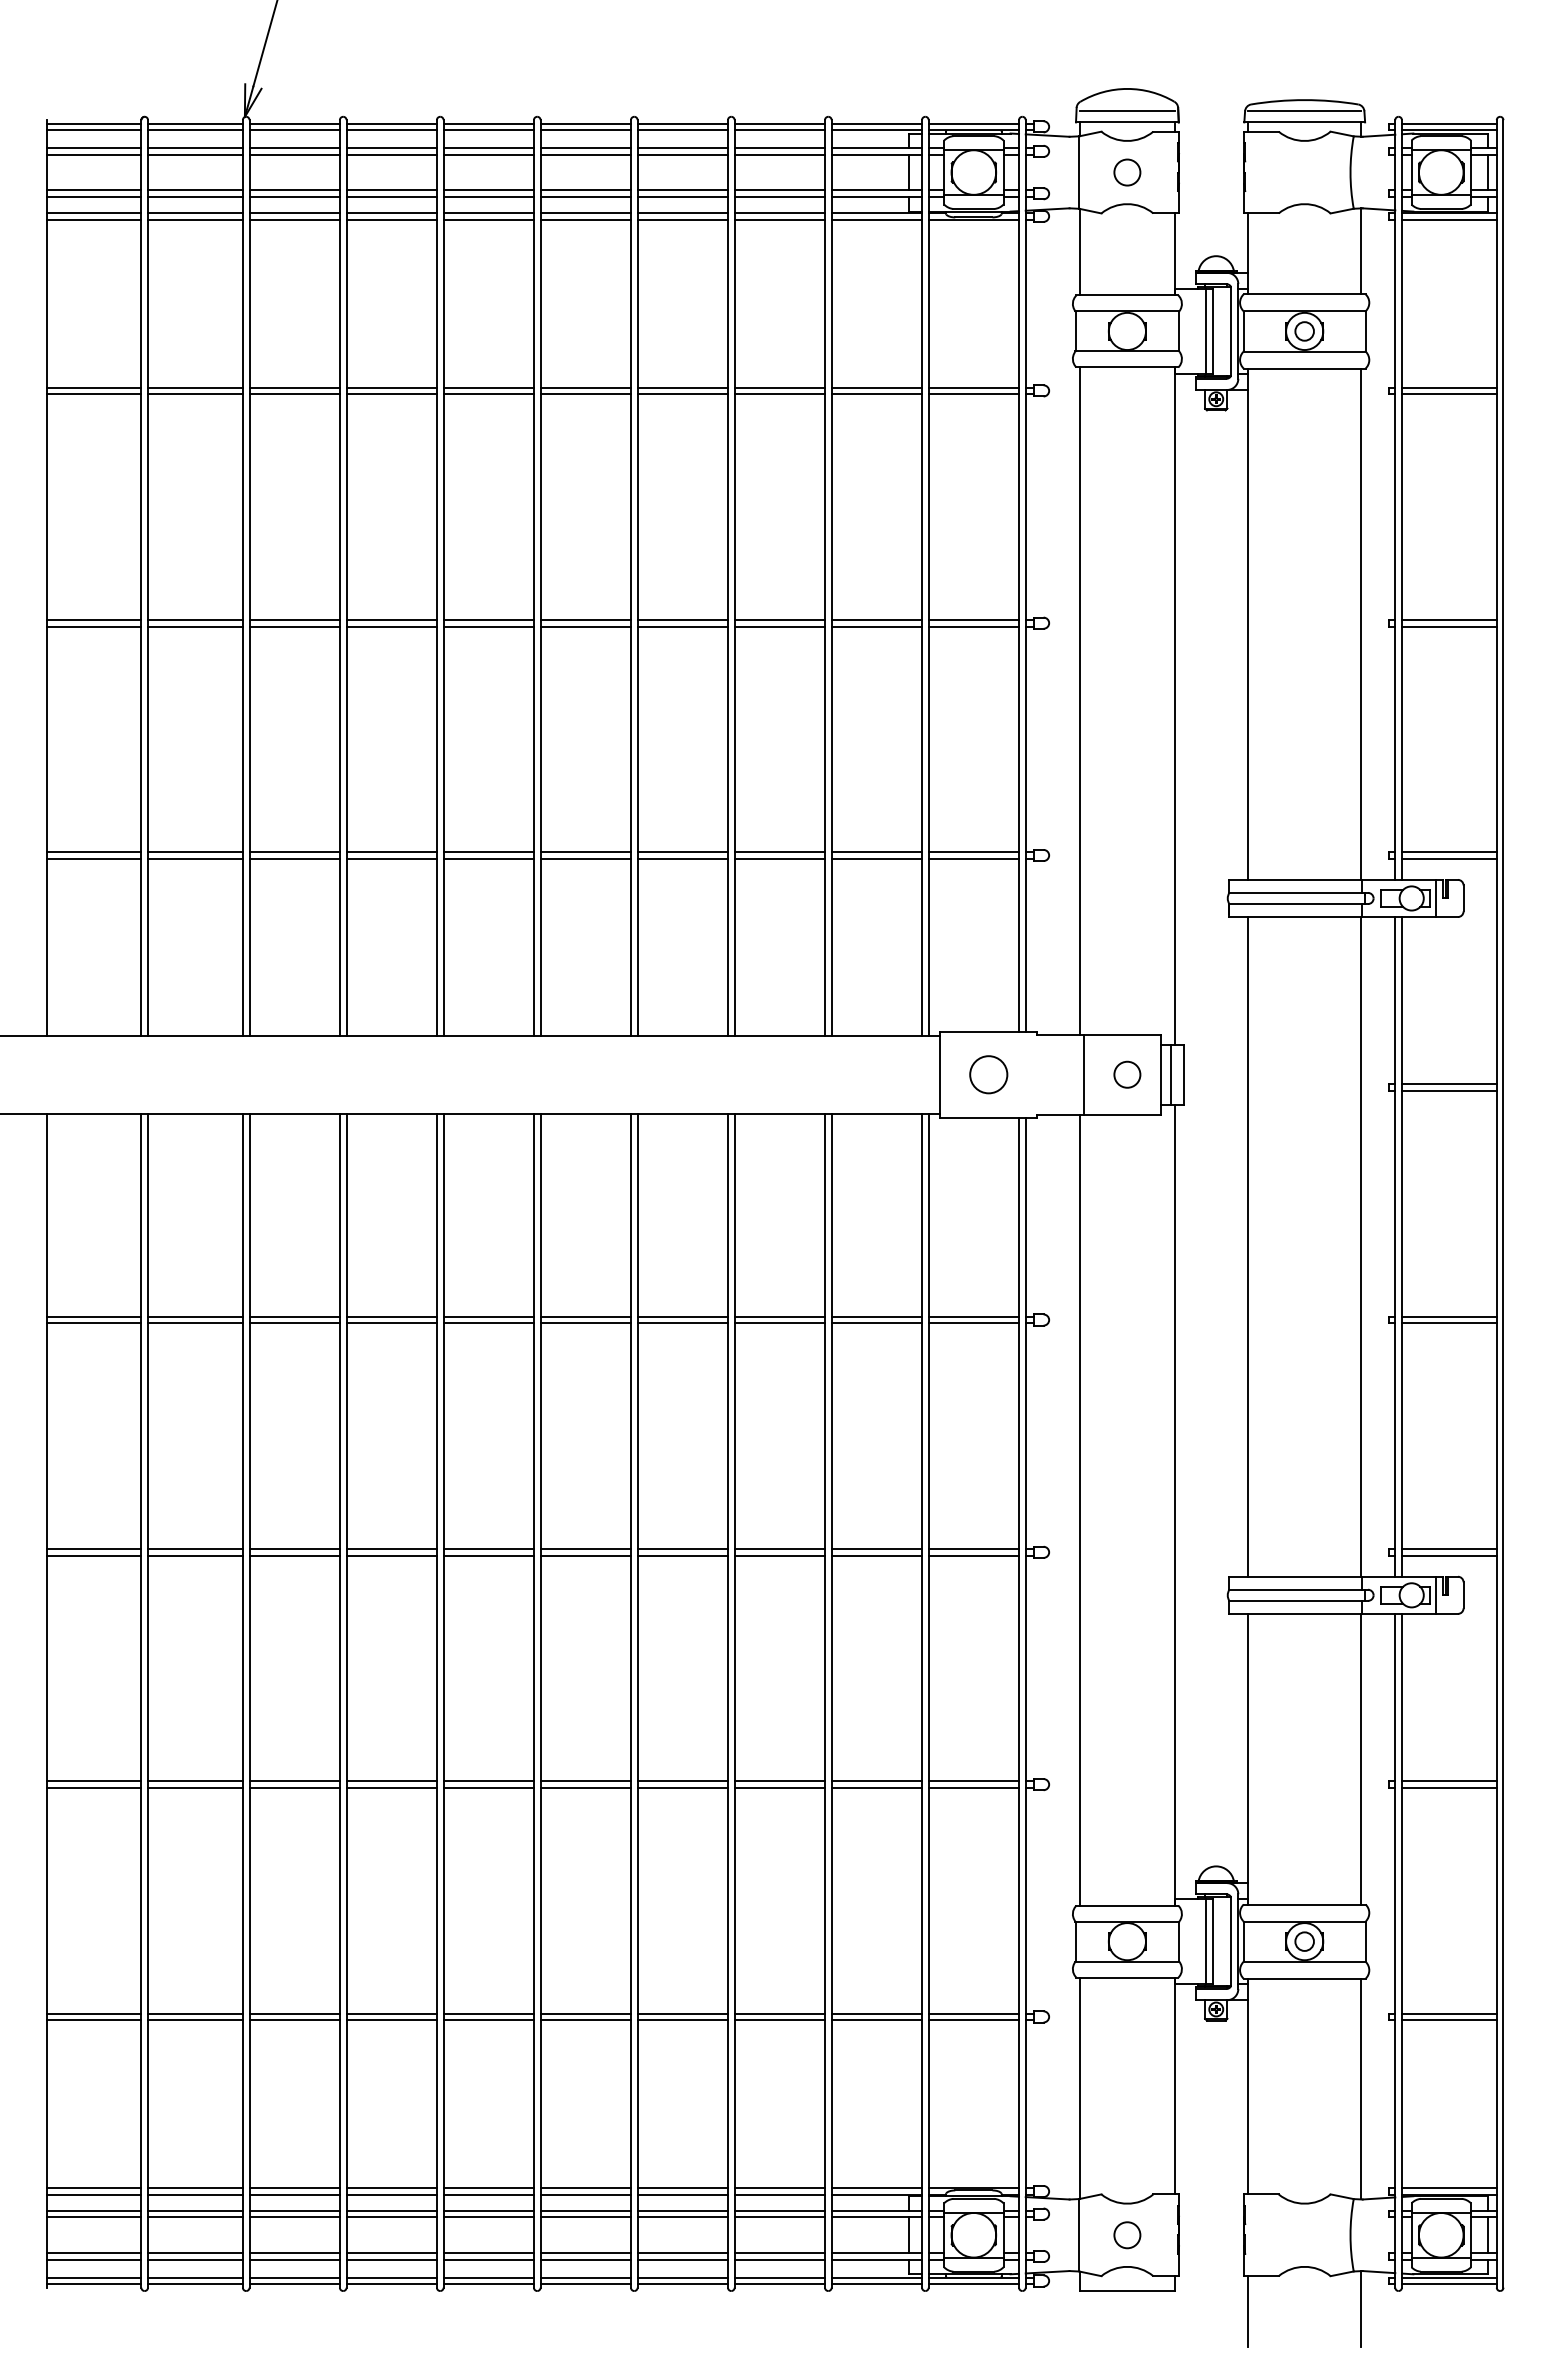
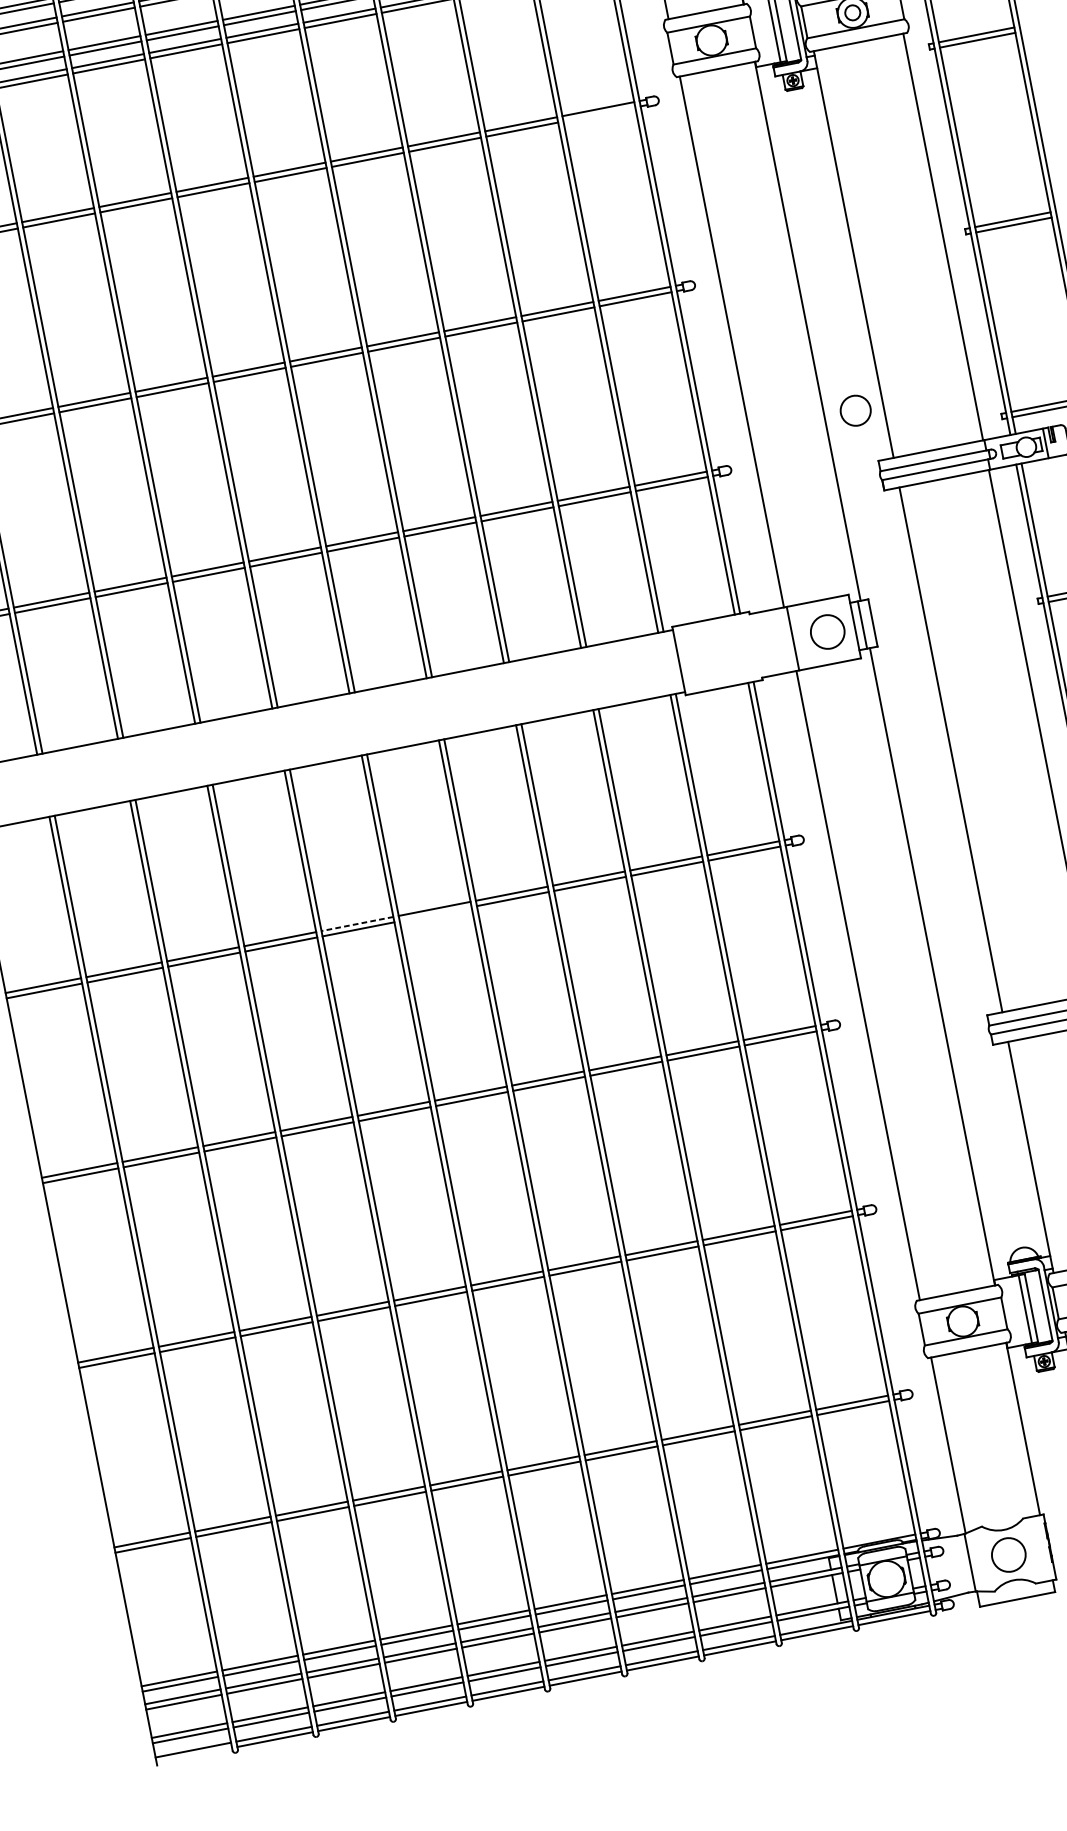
line: (973, 394) -> (599, 114), removed
circle: (988, 1074) -> (855, 410), moved
circle: (1127, 1074) -> (827, 631), size x1.6
line: (488, 1316) -> (357, 923), solid -> dashed
line: (585, 1323) -> (435, 914), removed
circle: (1127, 2235) -> (1009, 1555), size x1.6
line: (93, 2284) -> (194, 1755), removed

